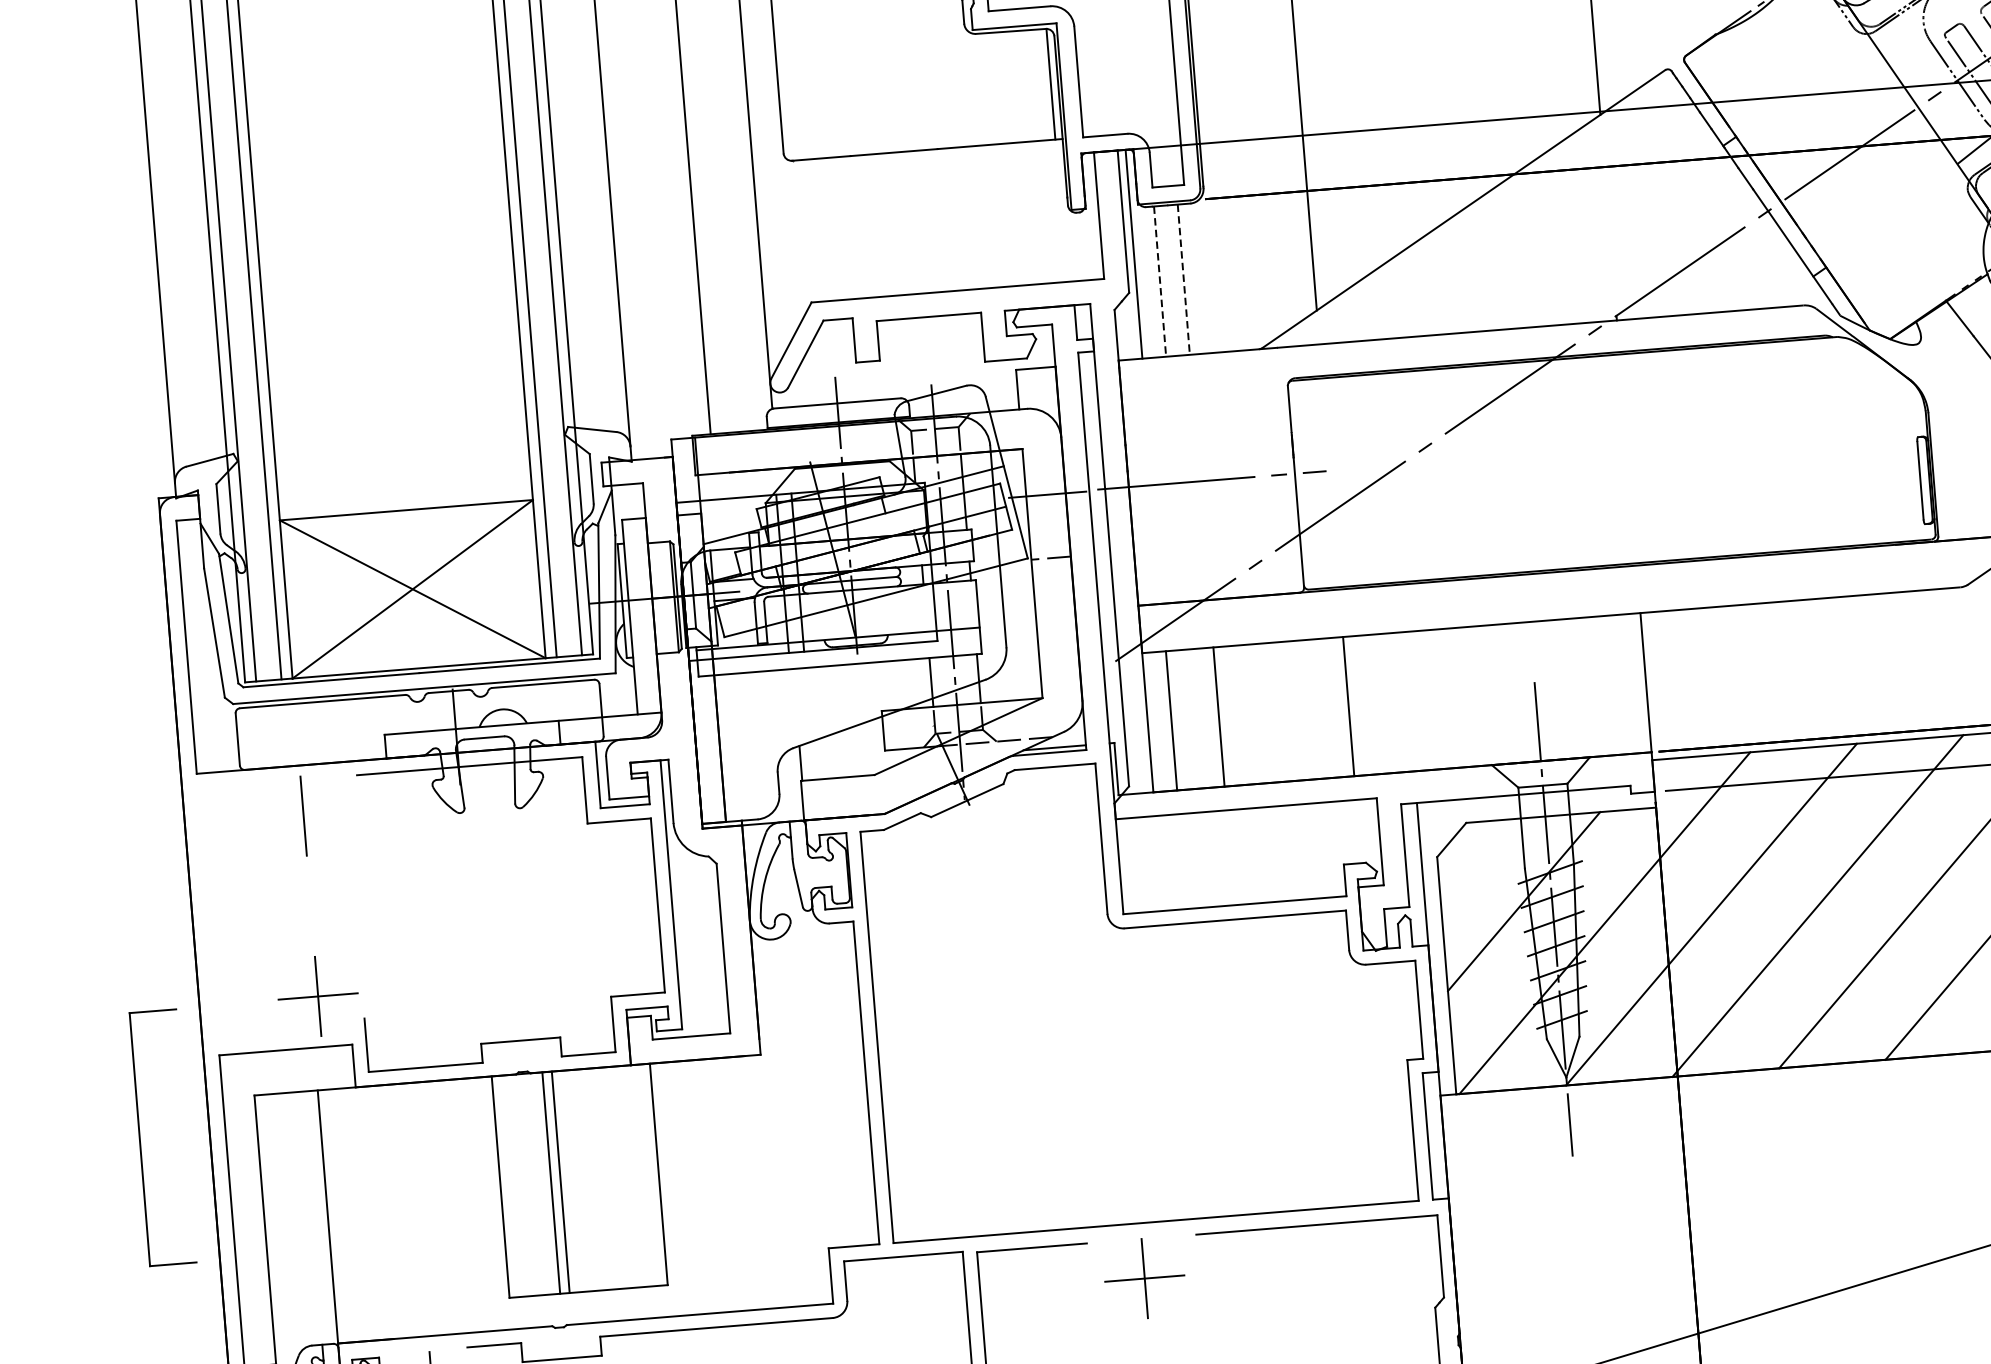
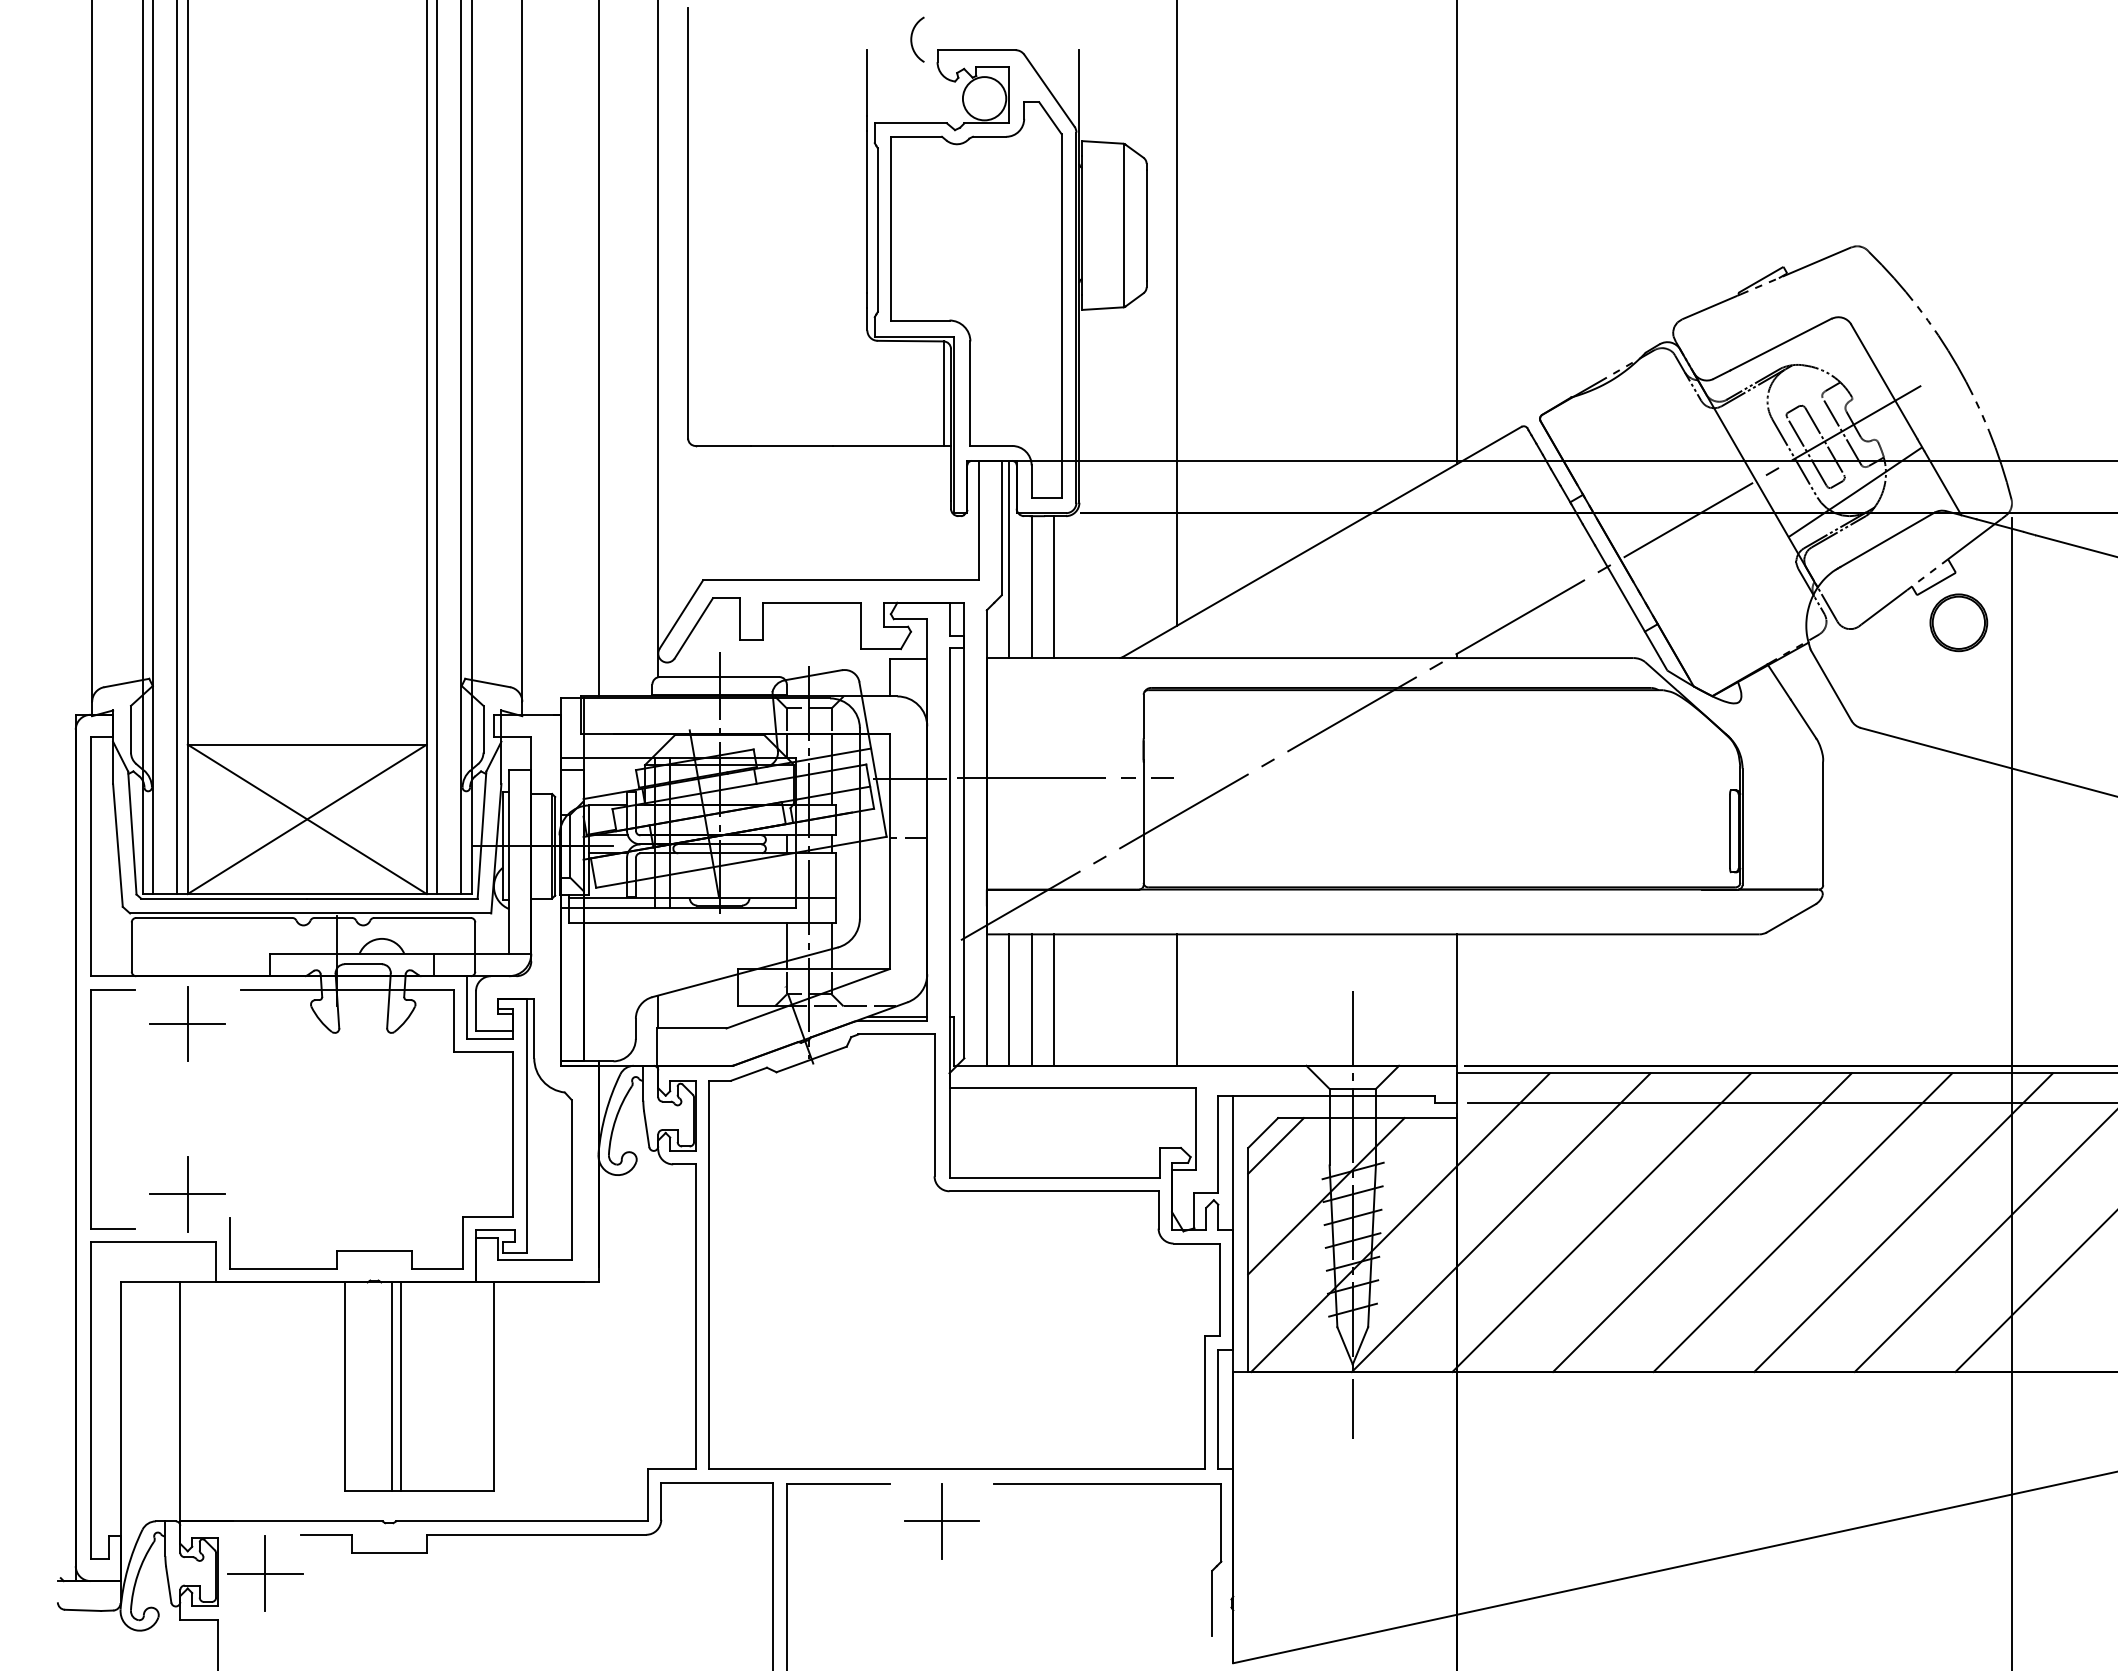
line: (1184, 280) -> (1054, 587), dashed -> solid
line: (1159, 282) -> (1031, 587), dashed -> solid
line: (1195, 718) -> (1031, 999), added
line: (303, 816) -> (187, 1024), added
line: (1465, 852) -> (1275, 1145), added
part: (140, 1139) -> (91, 1109), moved

